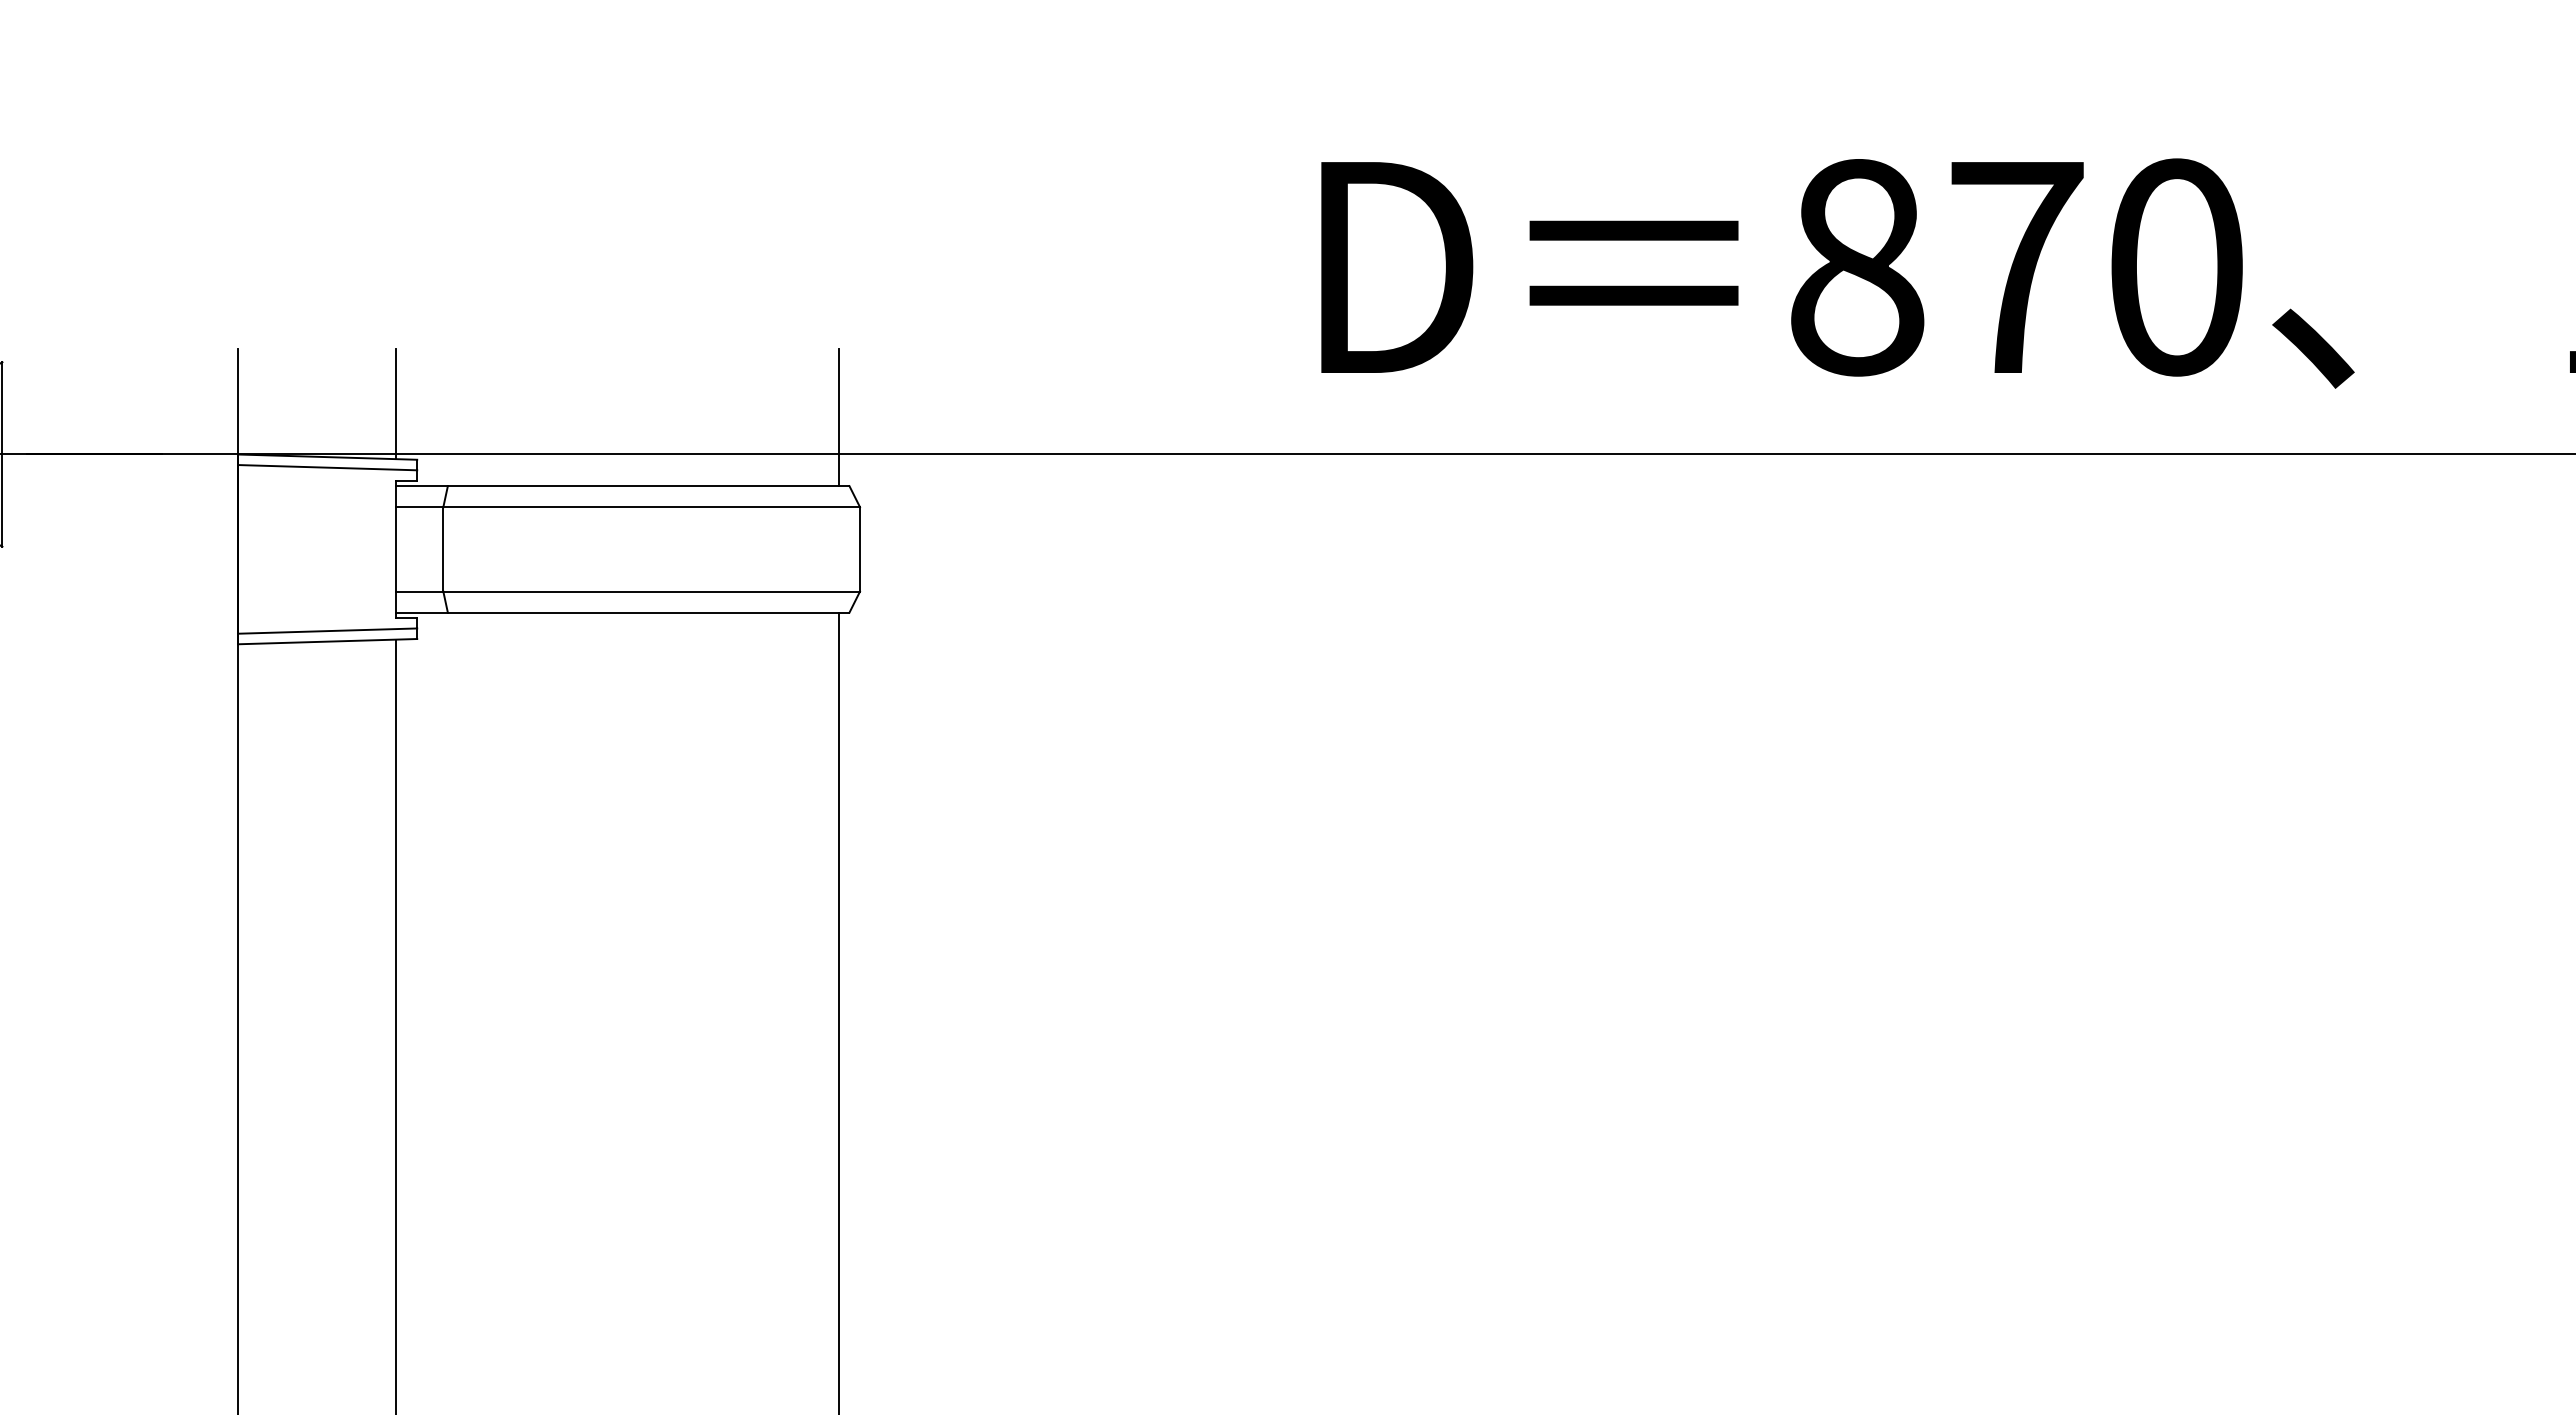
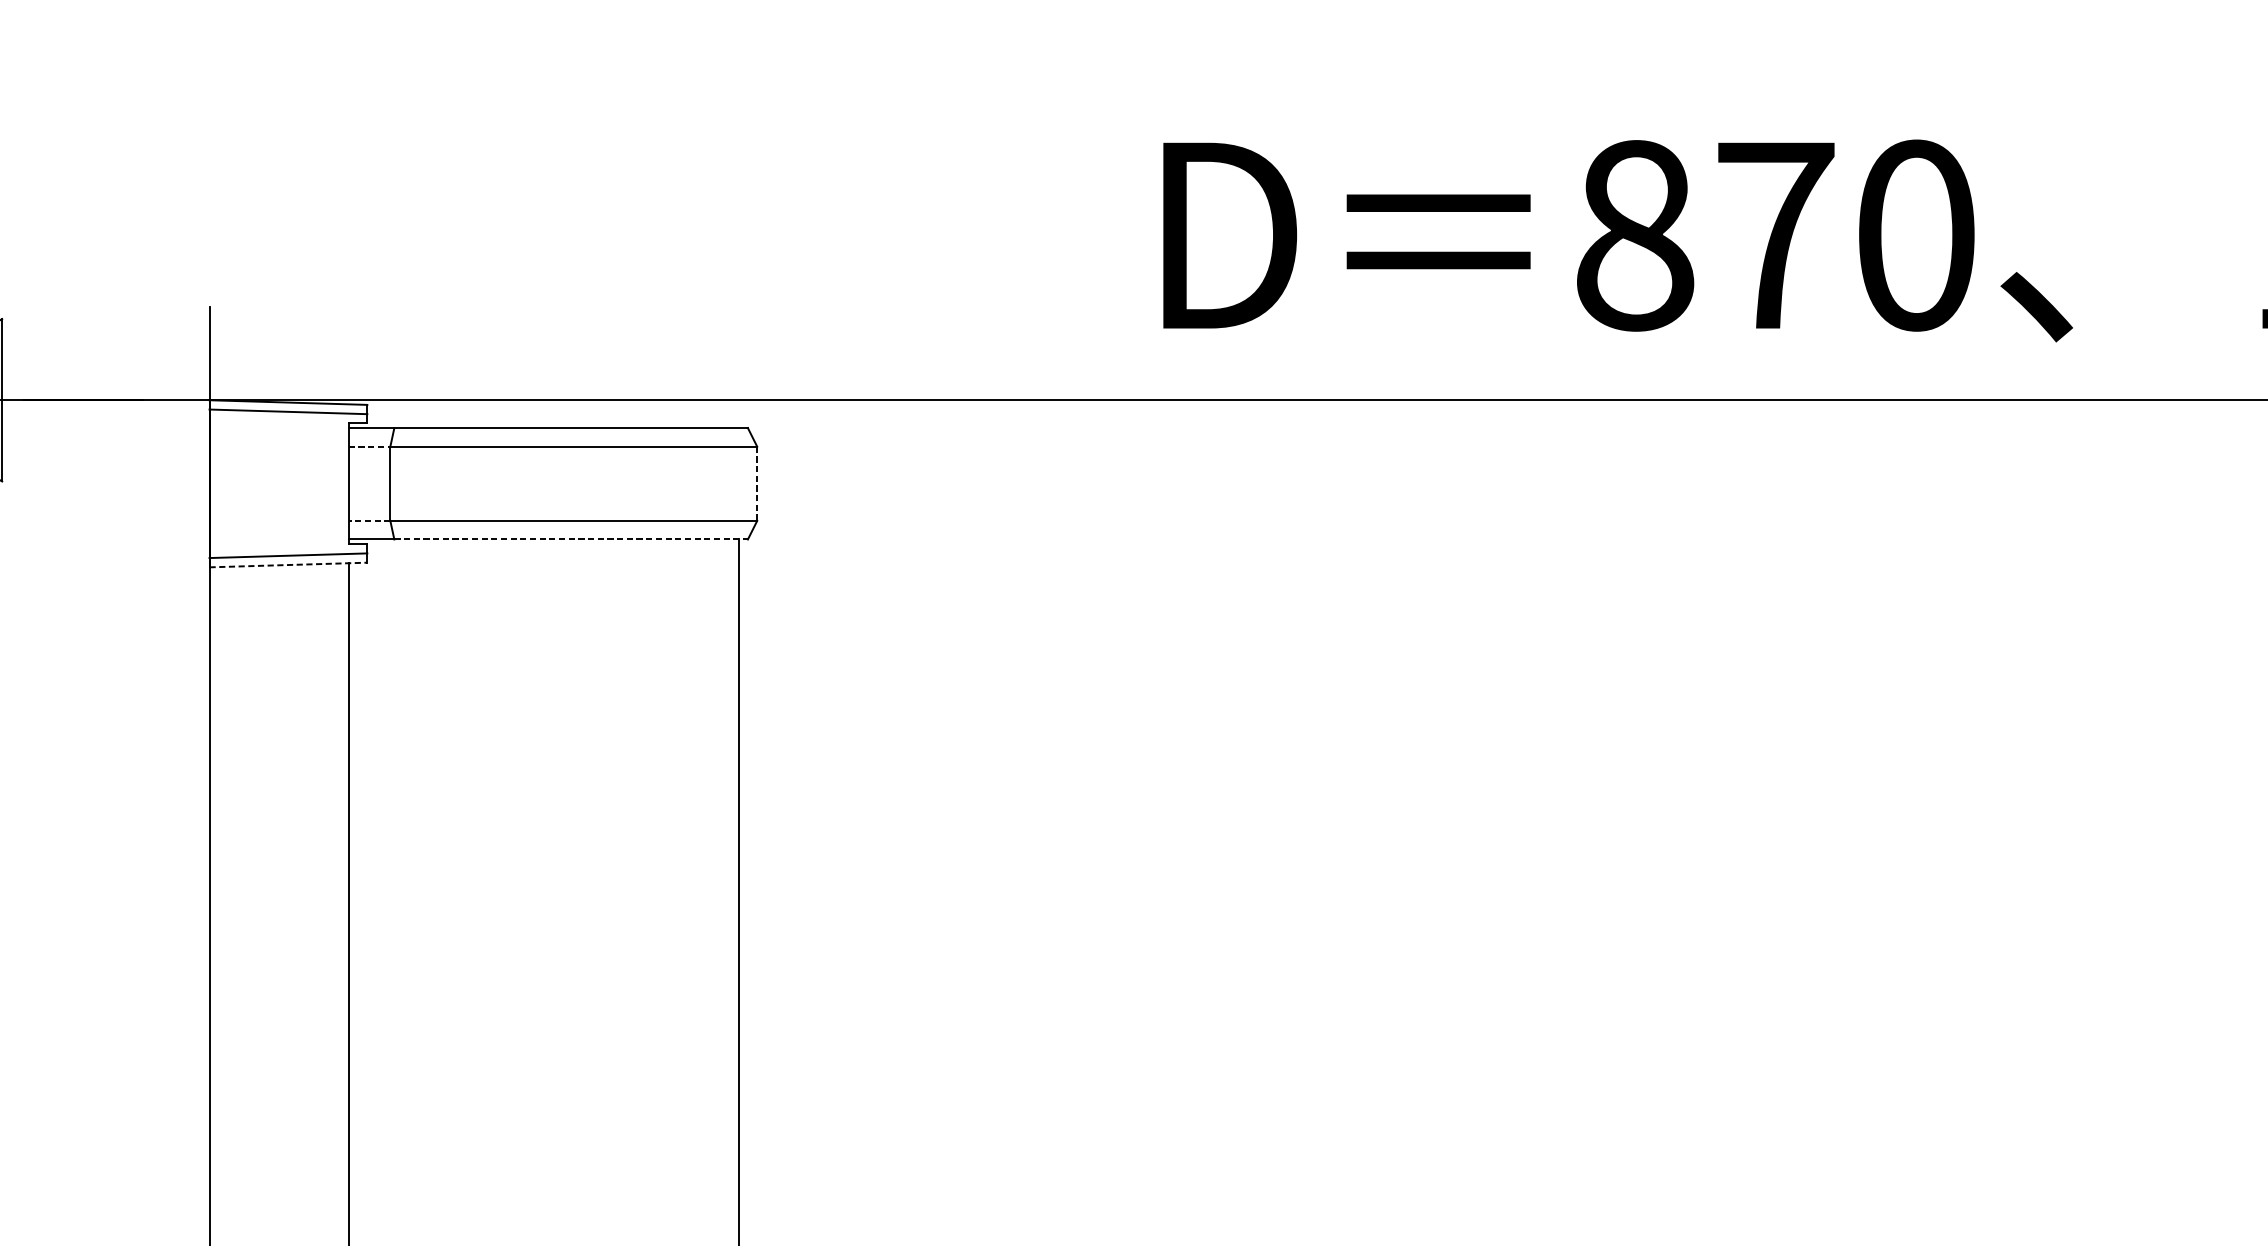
line: (396, 404) -> (349, 356), removed
line: (838, 417) -> (738, 367), removed
line: (419, 507) -> (369, 446), solid -> dashed
line: (860, 549) -> (757, 483), solid -> dashed
line: (419, 591) -> (369, 520), solid -> dashed
line: (648, 612) -> (570, 539), solid -> dashed
line: (327, 641) -> (288, 564), solid -> dashed

